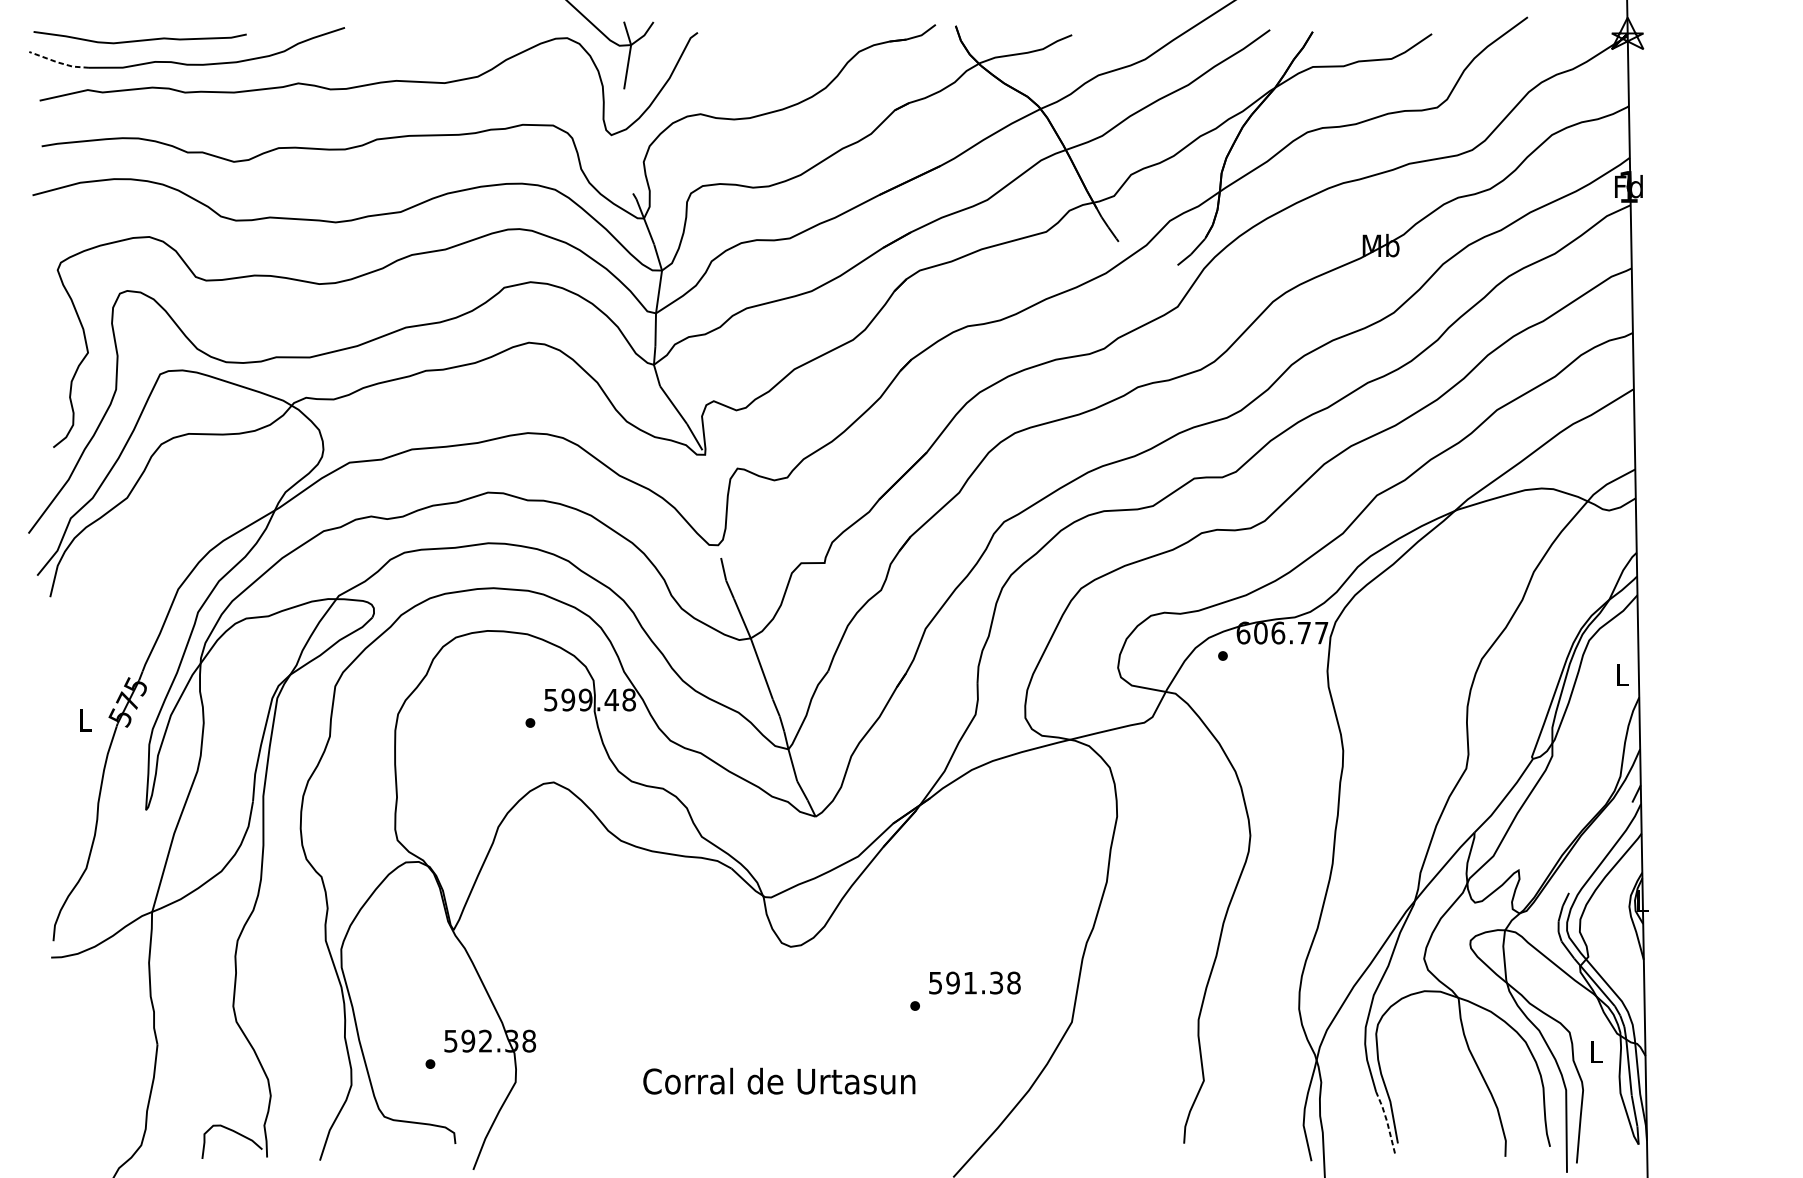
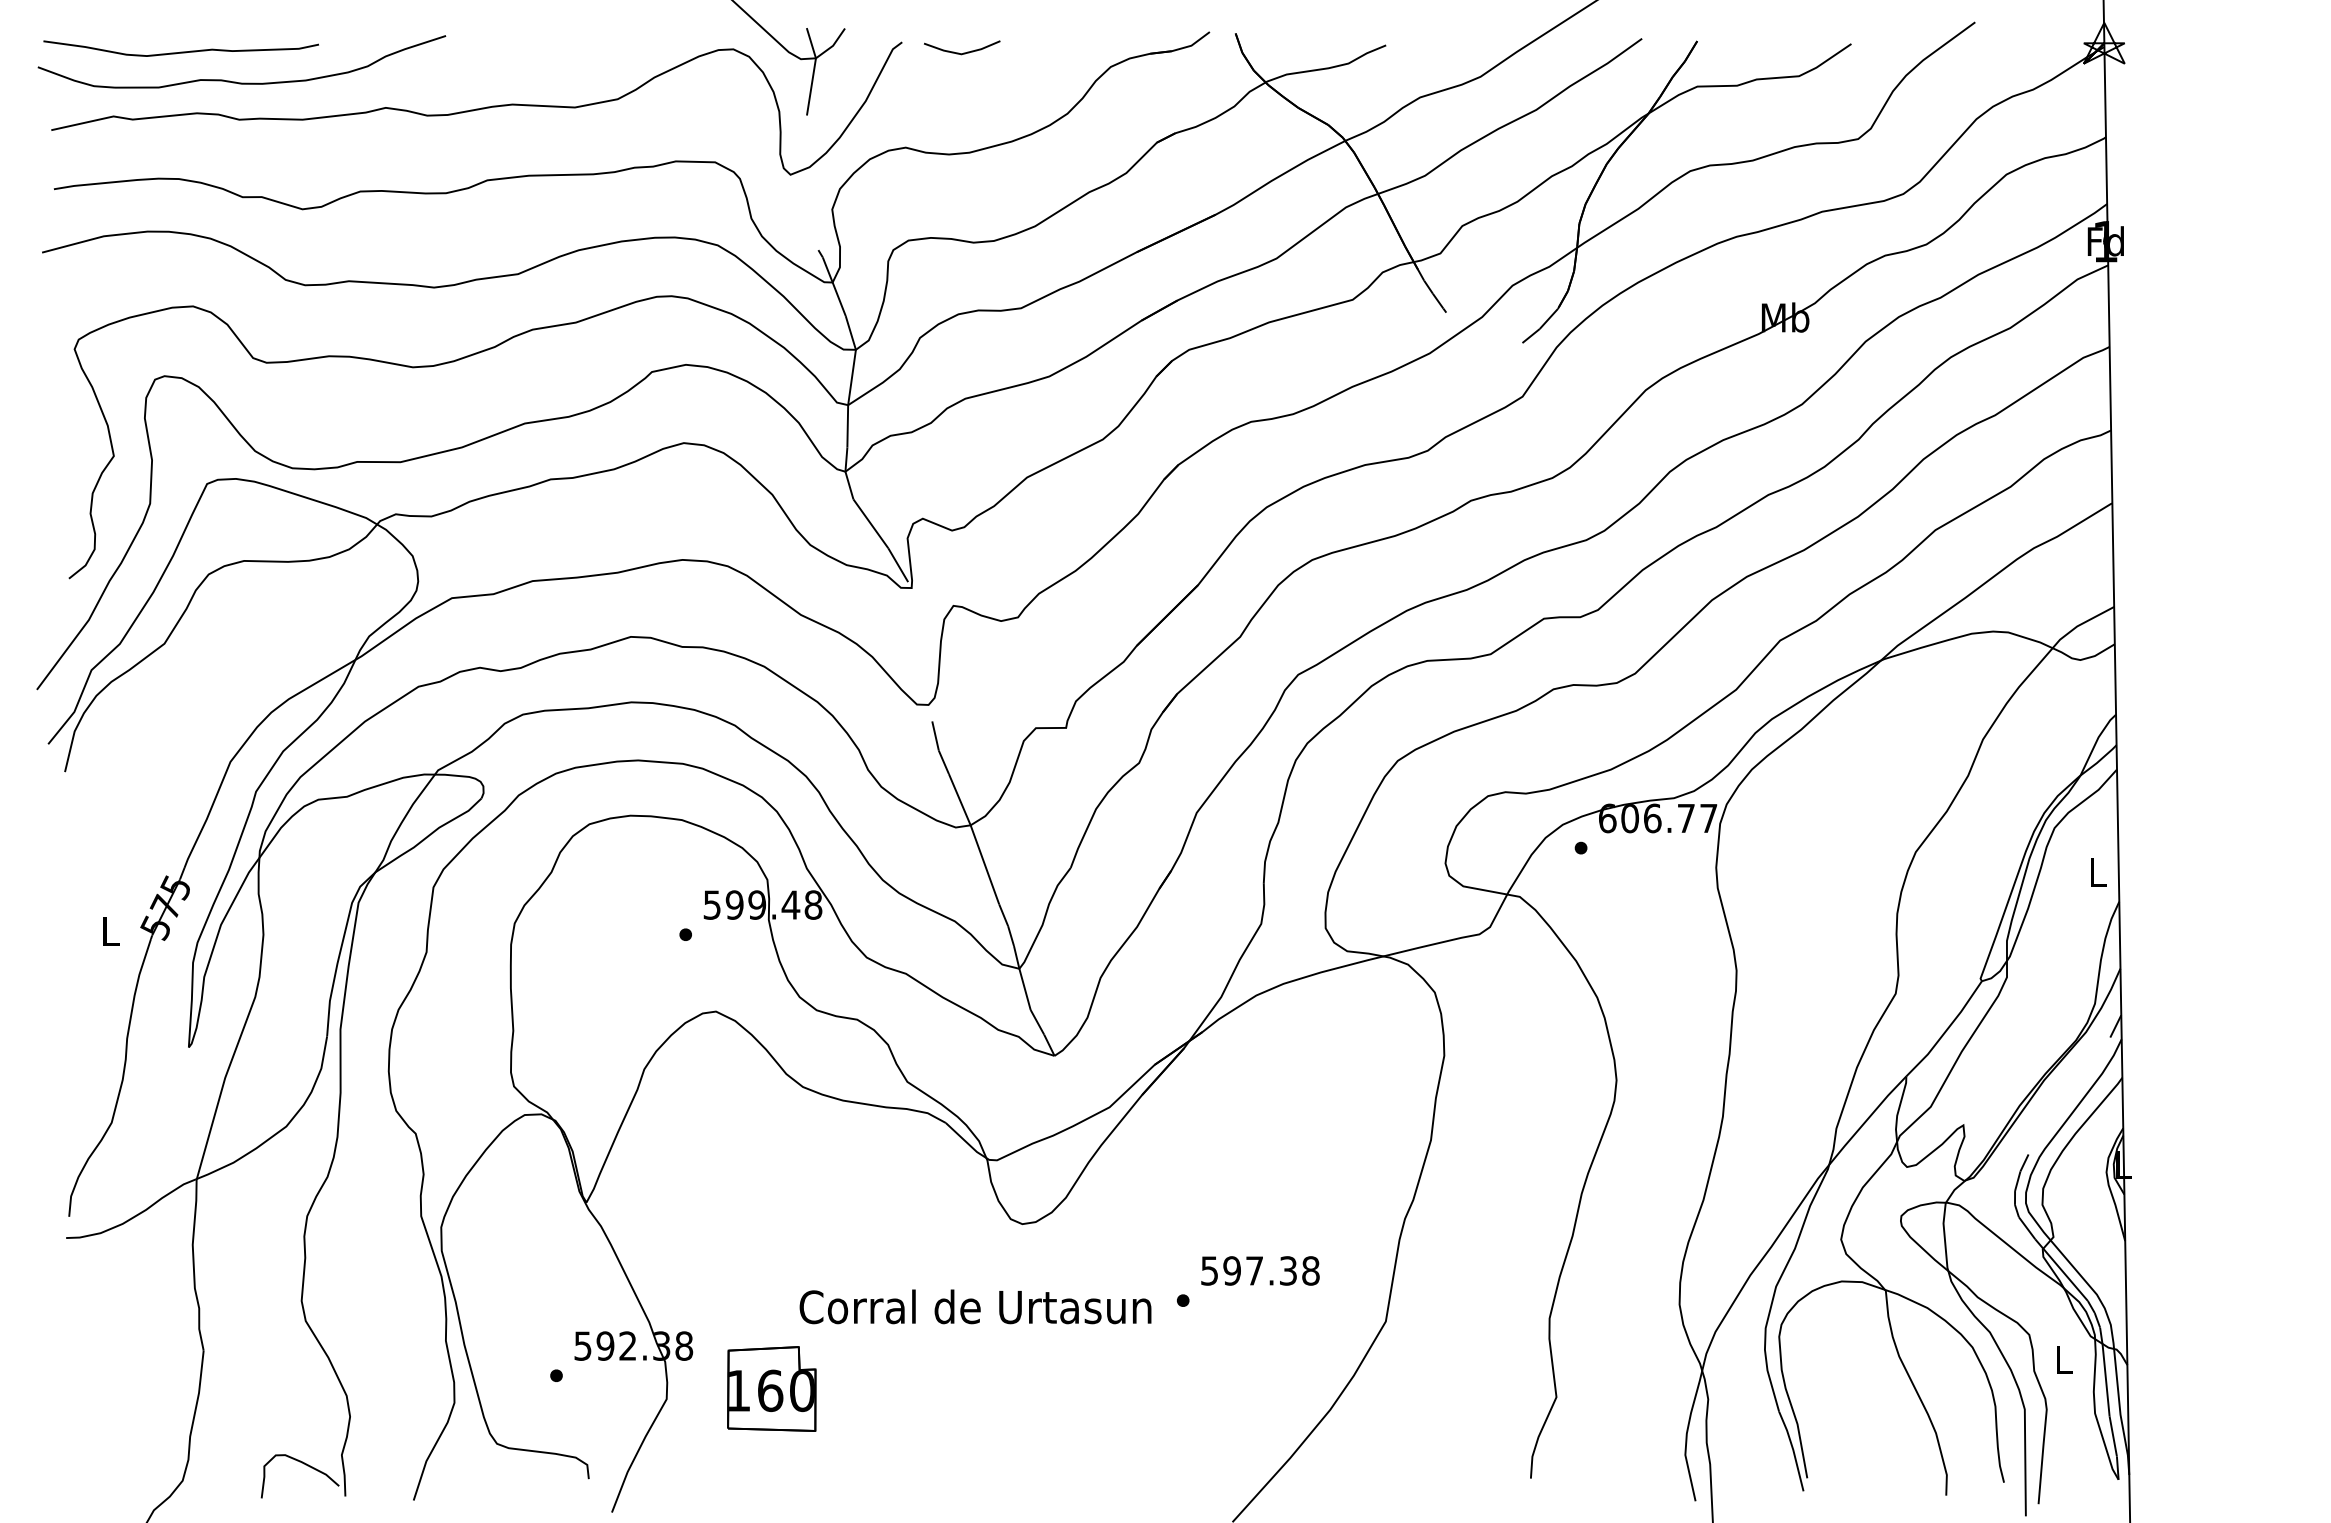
line: (745, 40) -> (963, 52), added
line: (58, 62) -> (75, 80), dashed -> solid
text: (970, 982) -> (1254, 1270), 591.38 -> 597.38
part: (596, 1073) -> (771, 1388), added
text: (779, 1080) -> (975, 1306), moved
line: (1387, 1121) -> (1793, 1450), dashed -> solid

